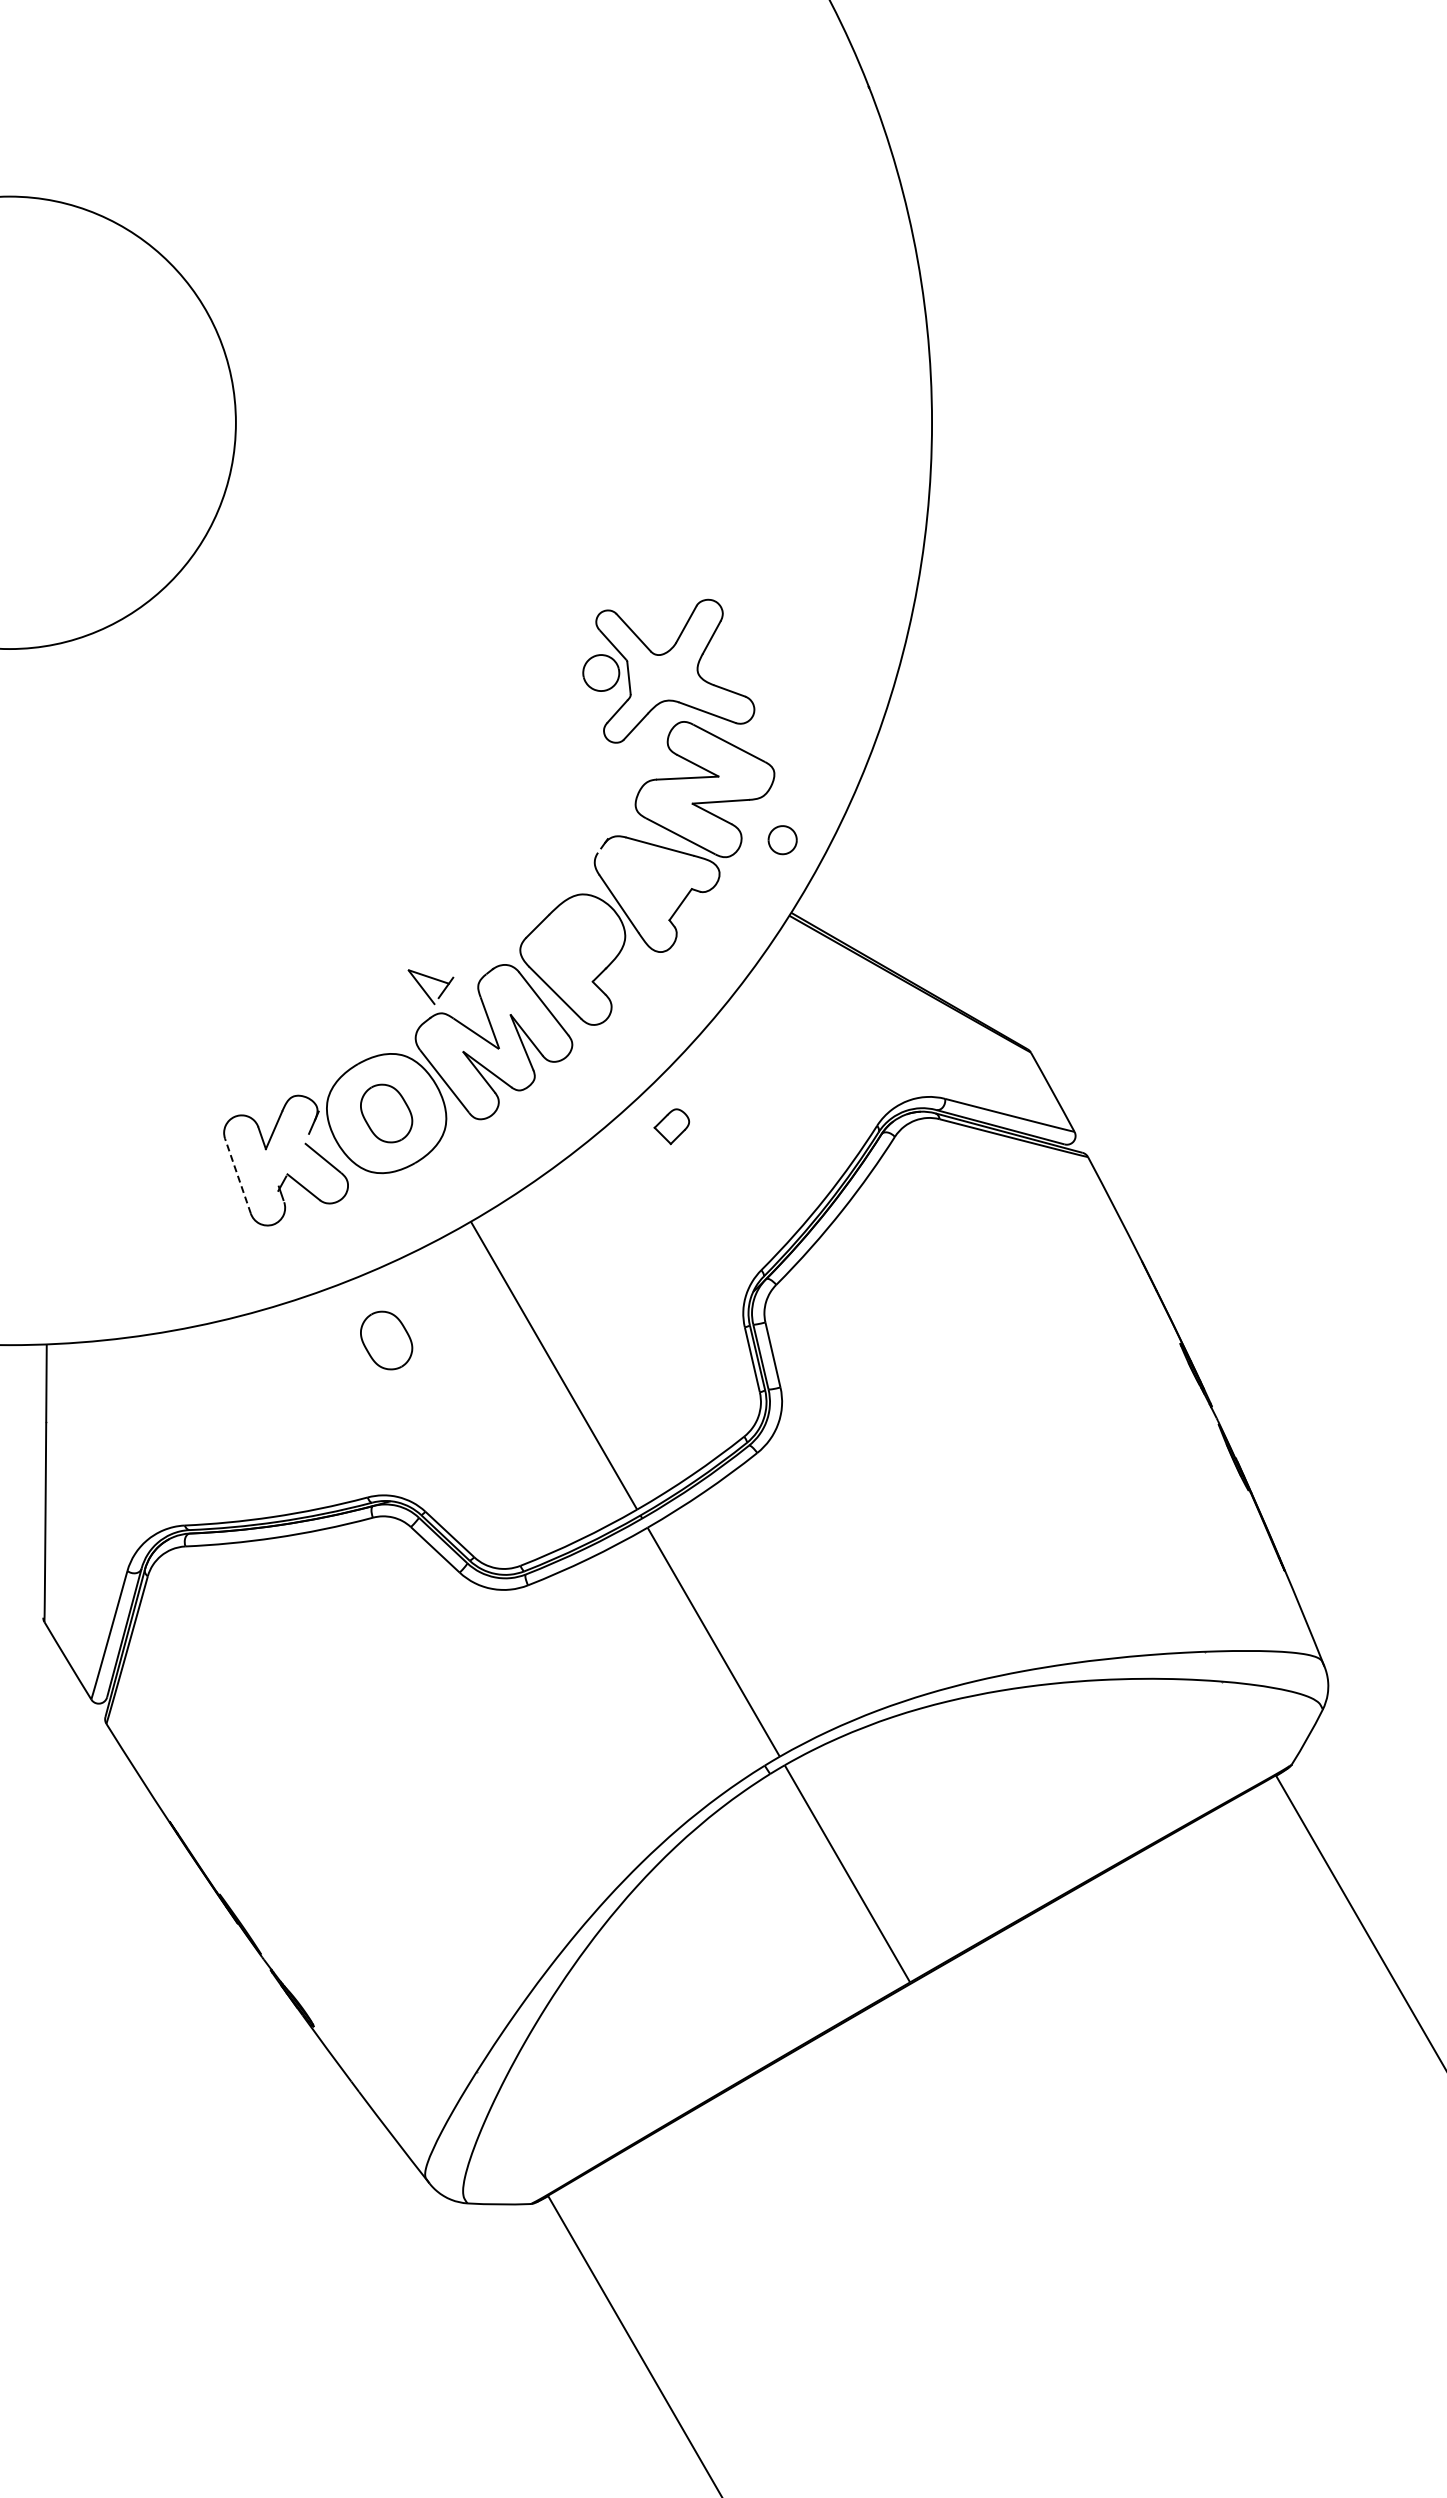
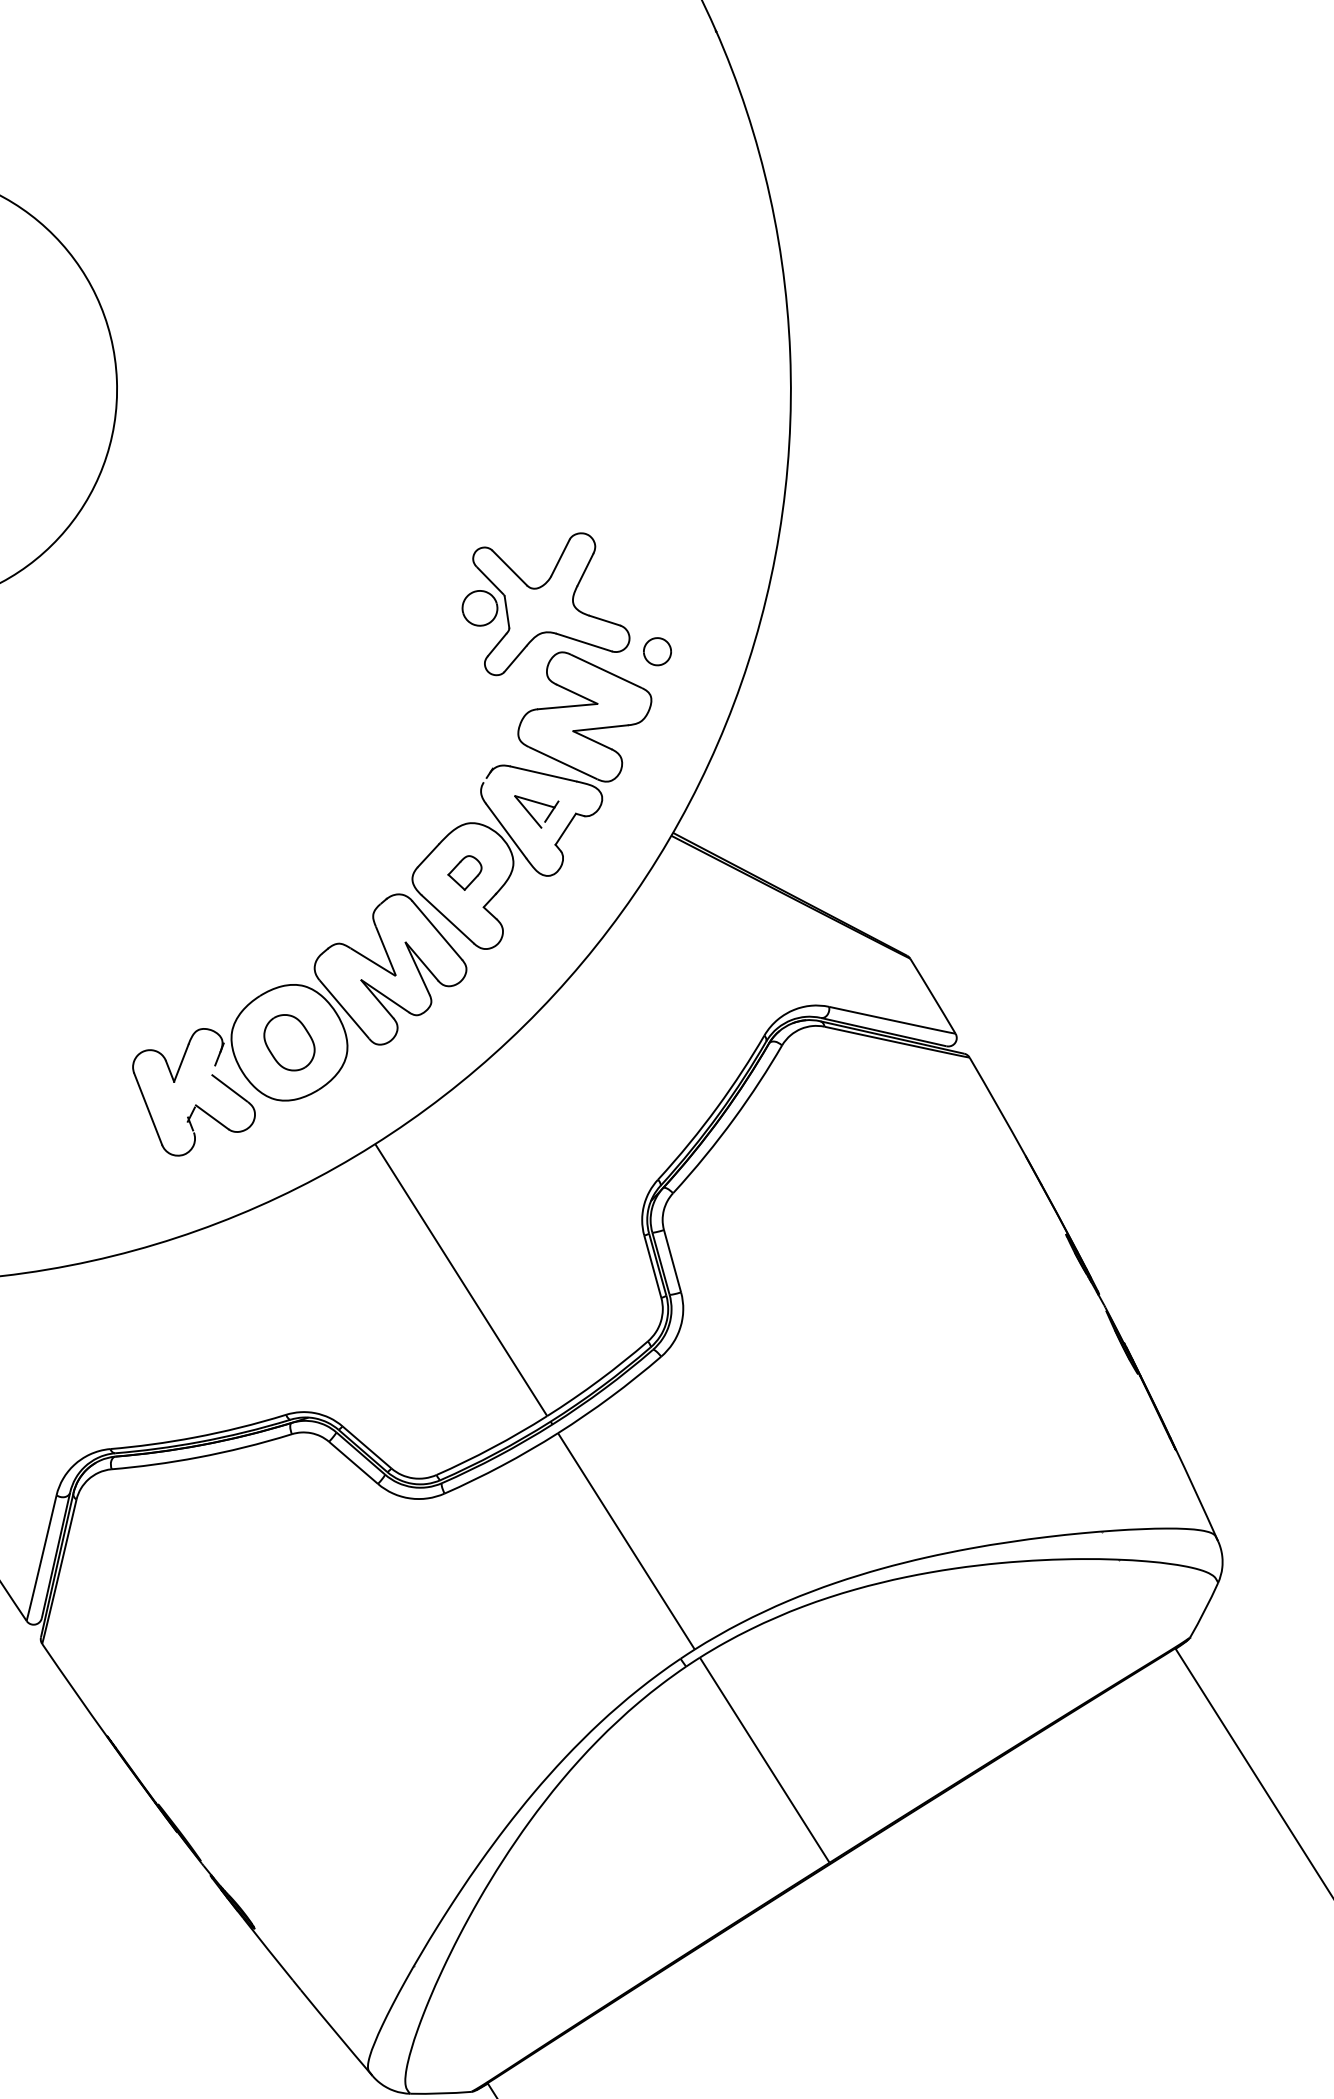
part: (782, 840) -> (657, 652), moved
part: (430, 987) -> (536, 811), moved
part: (671, 1126) -> (464, 872), moved
line: (238, 1176) -> (148, 1109), dashed -> solid
part: (386, 1340) -> (298, 1262), removed

